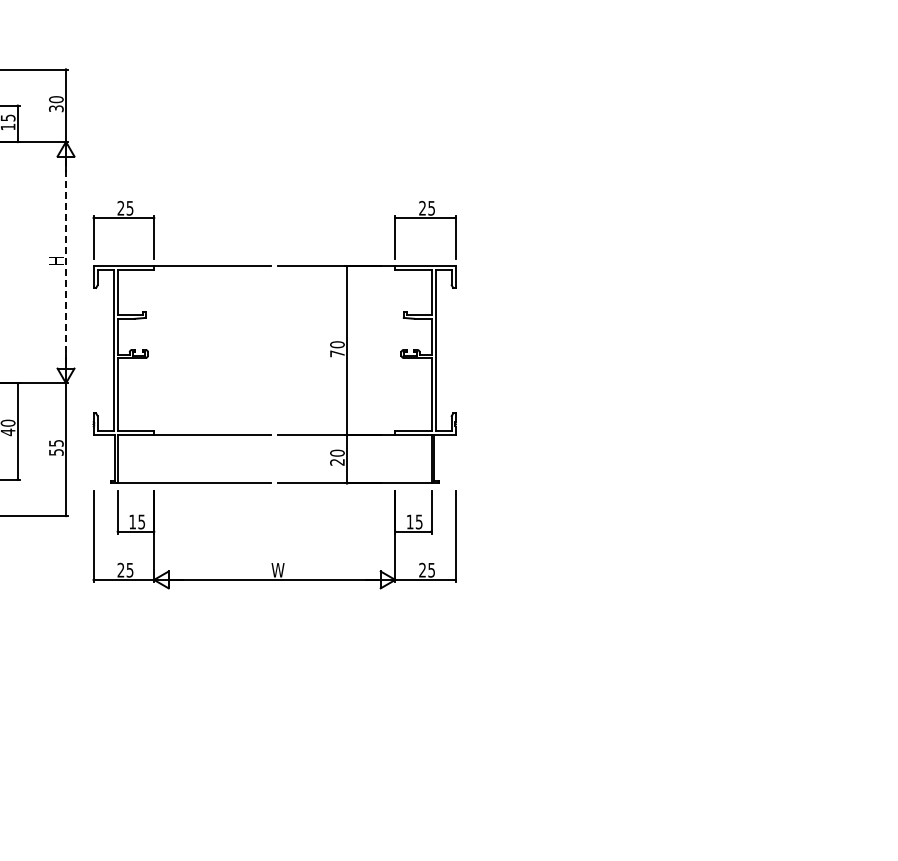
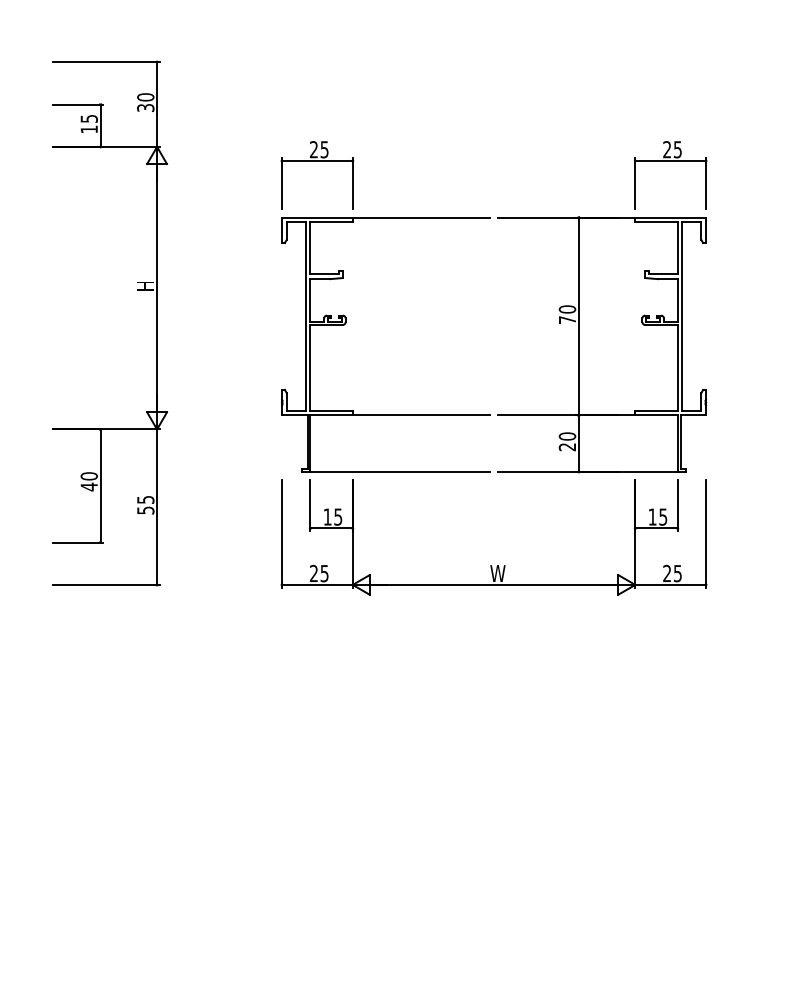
line: (66, 262) -> (157, 288), dashed -> solid
part: (271, 434) -> (490, 414), moved

